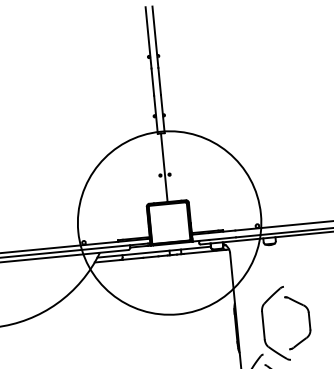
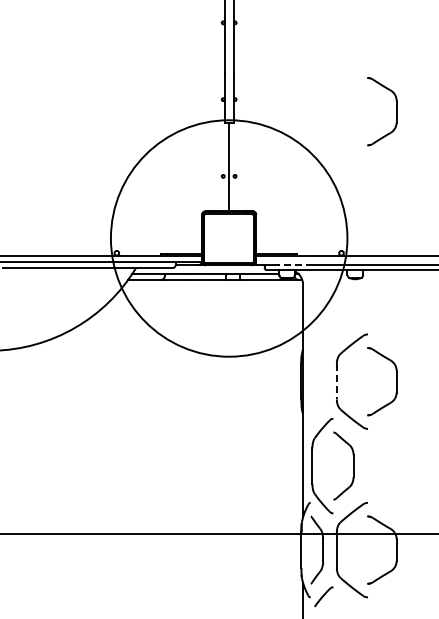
part: (289, 112) -> (396, 111), added
line: (222, 239) -> (294, 265), solid -> dashed
line: (263, 325) -> (336, 381), solid -> dashed

